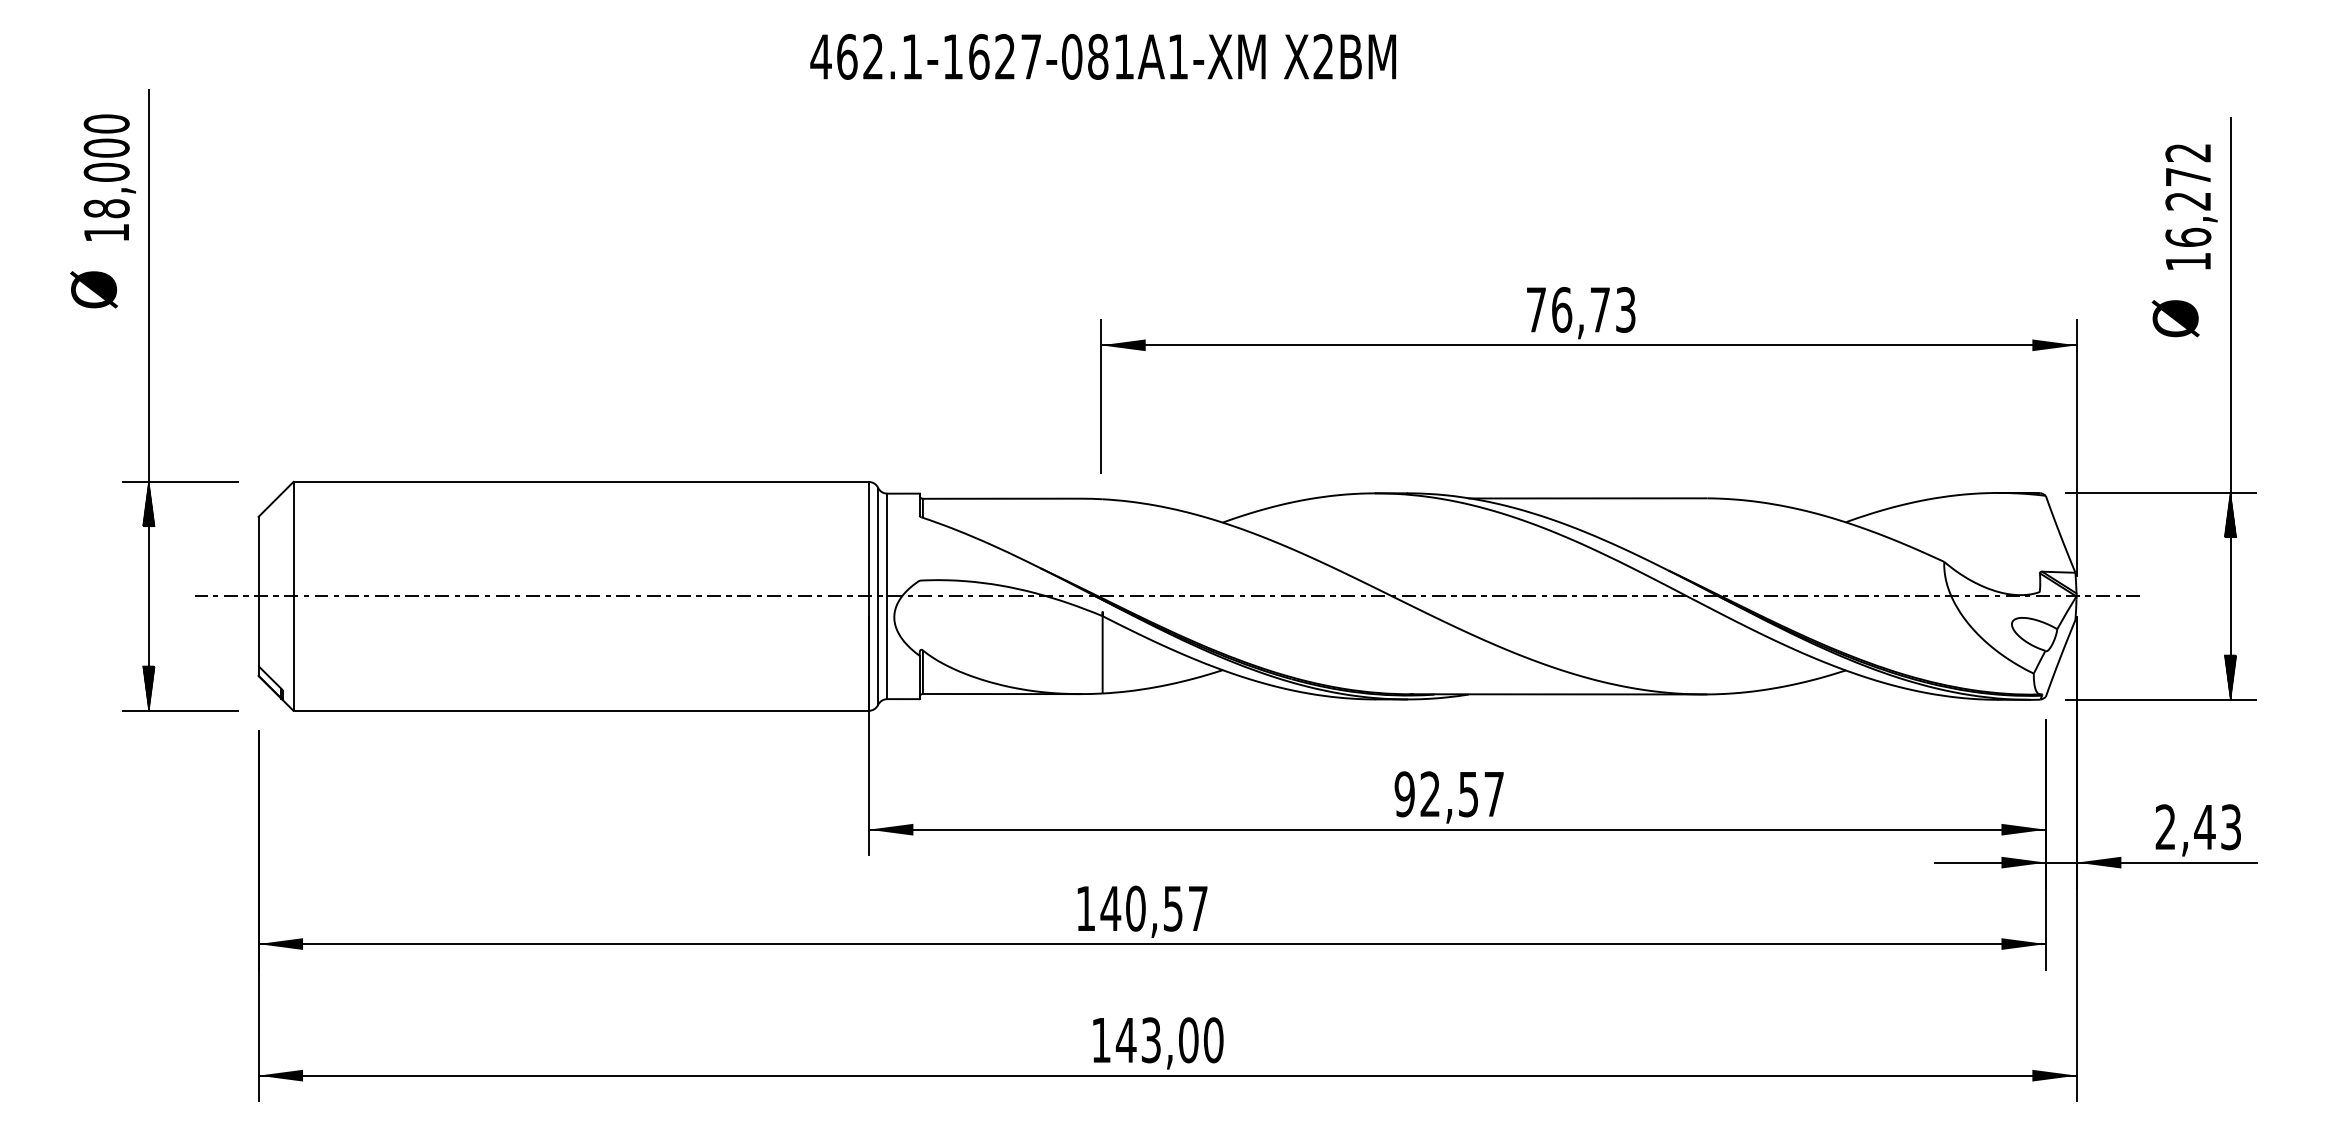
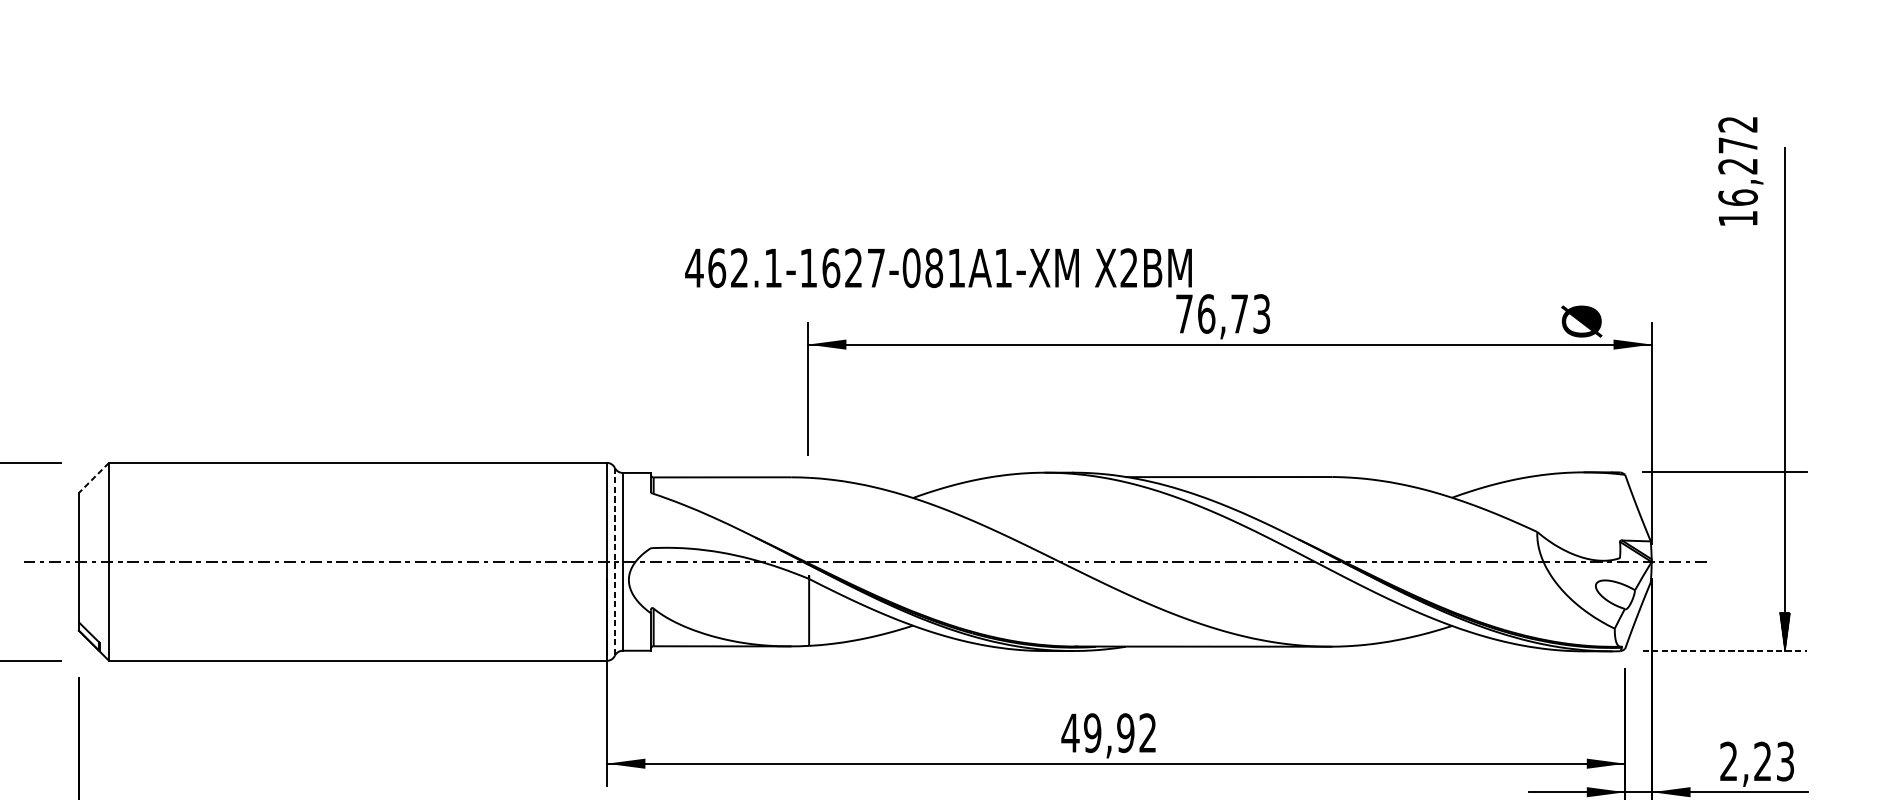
text: (1102, 56) -> (937, 267), moved
text: (2191, 206) -> (1740, 170), moved
text: (2175, 318) -> (1581, 321), moved
line: (276, 499) -> (94, 478), solid -> dashed
hatch: (2230, 515) -> (1784, 491), removed
line: (878, 596) -> (615, 561), solid -> dashed
line: (2161, 699) -> (1725, 651), solid -> dashed
text: (1448, 794) -> (1108, 733), 92,57 -> 49,92
text: (2204, 826) -> (1762, 760), 2,43 -> 2,23

